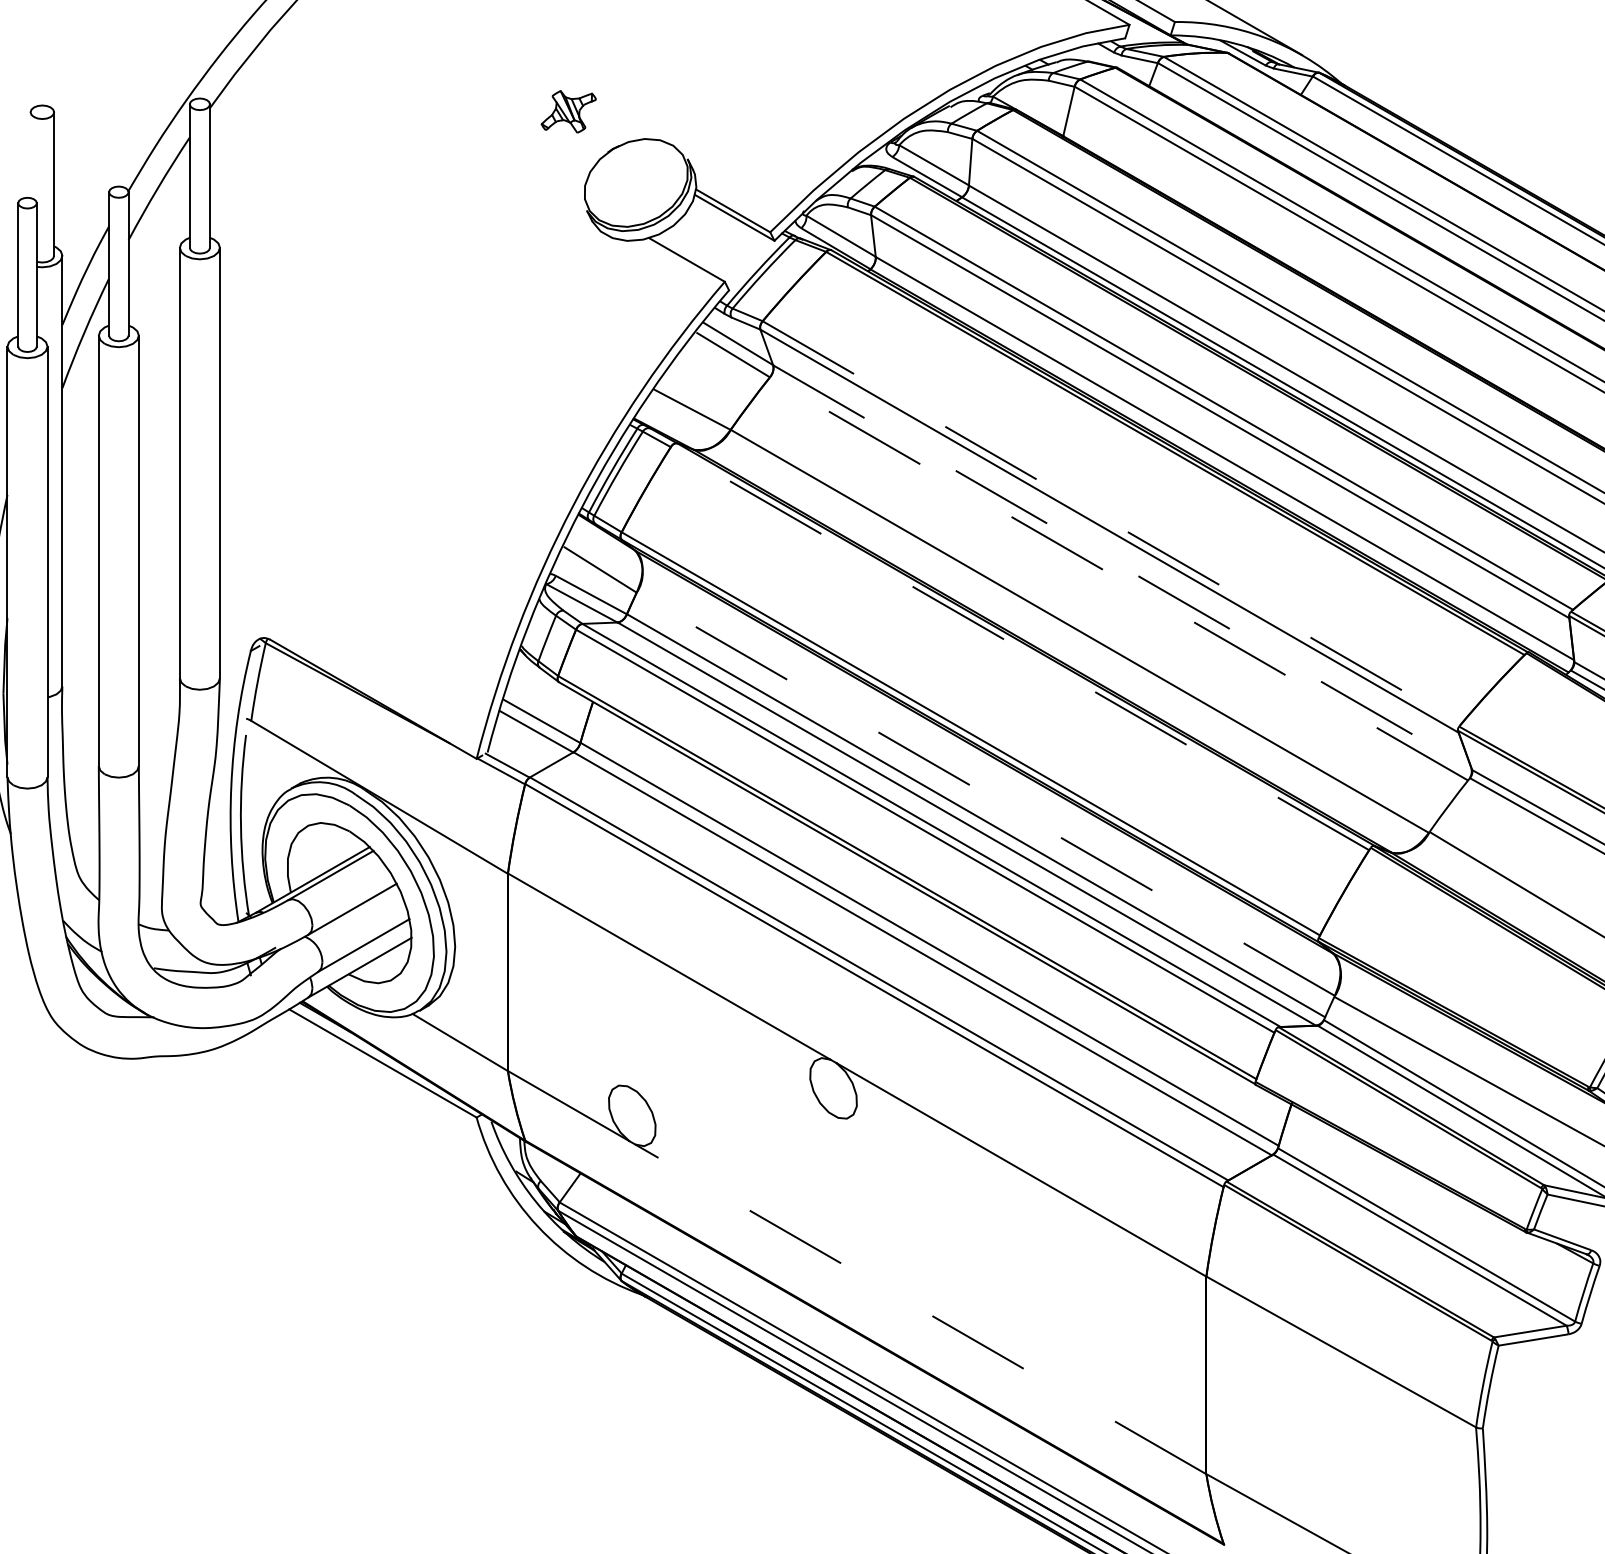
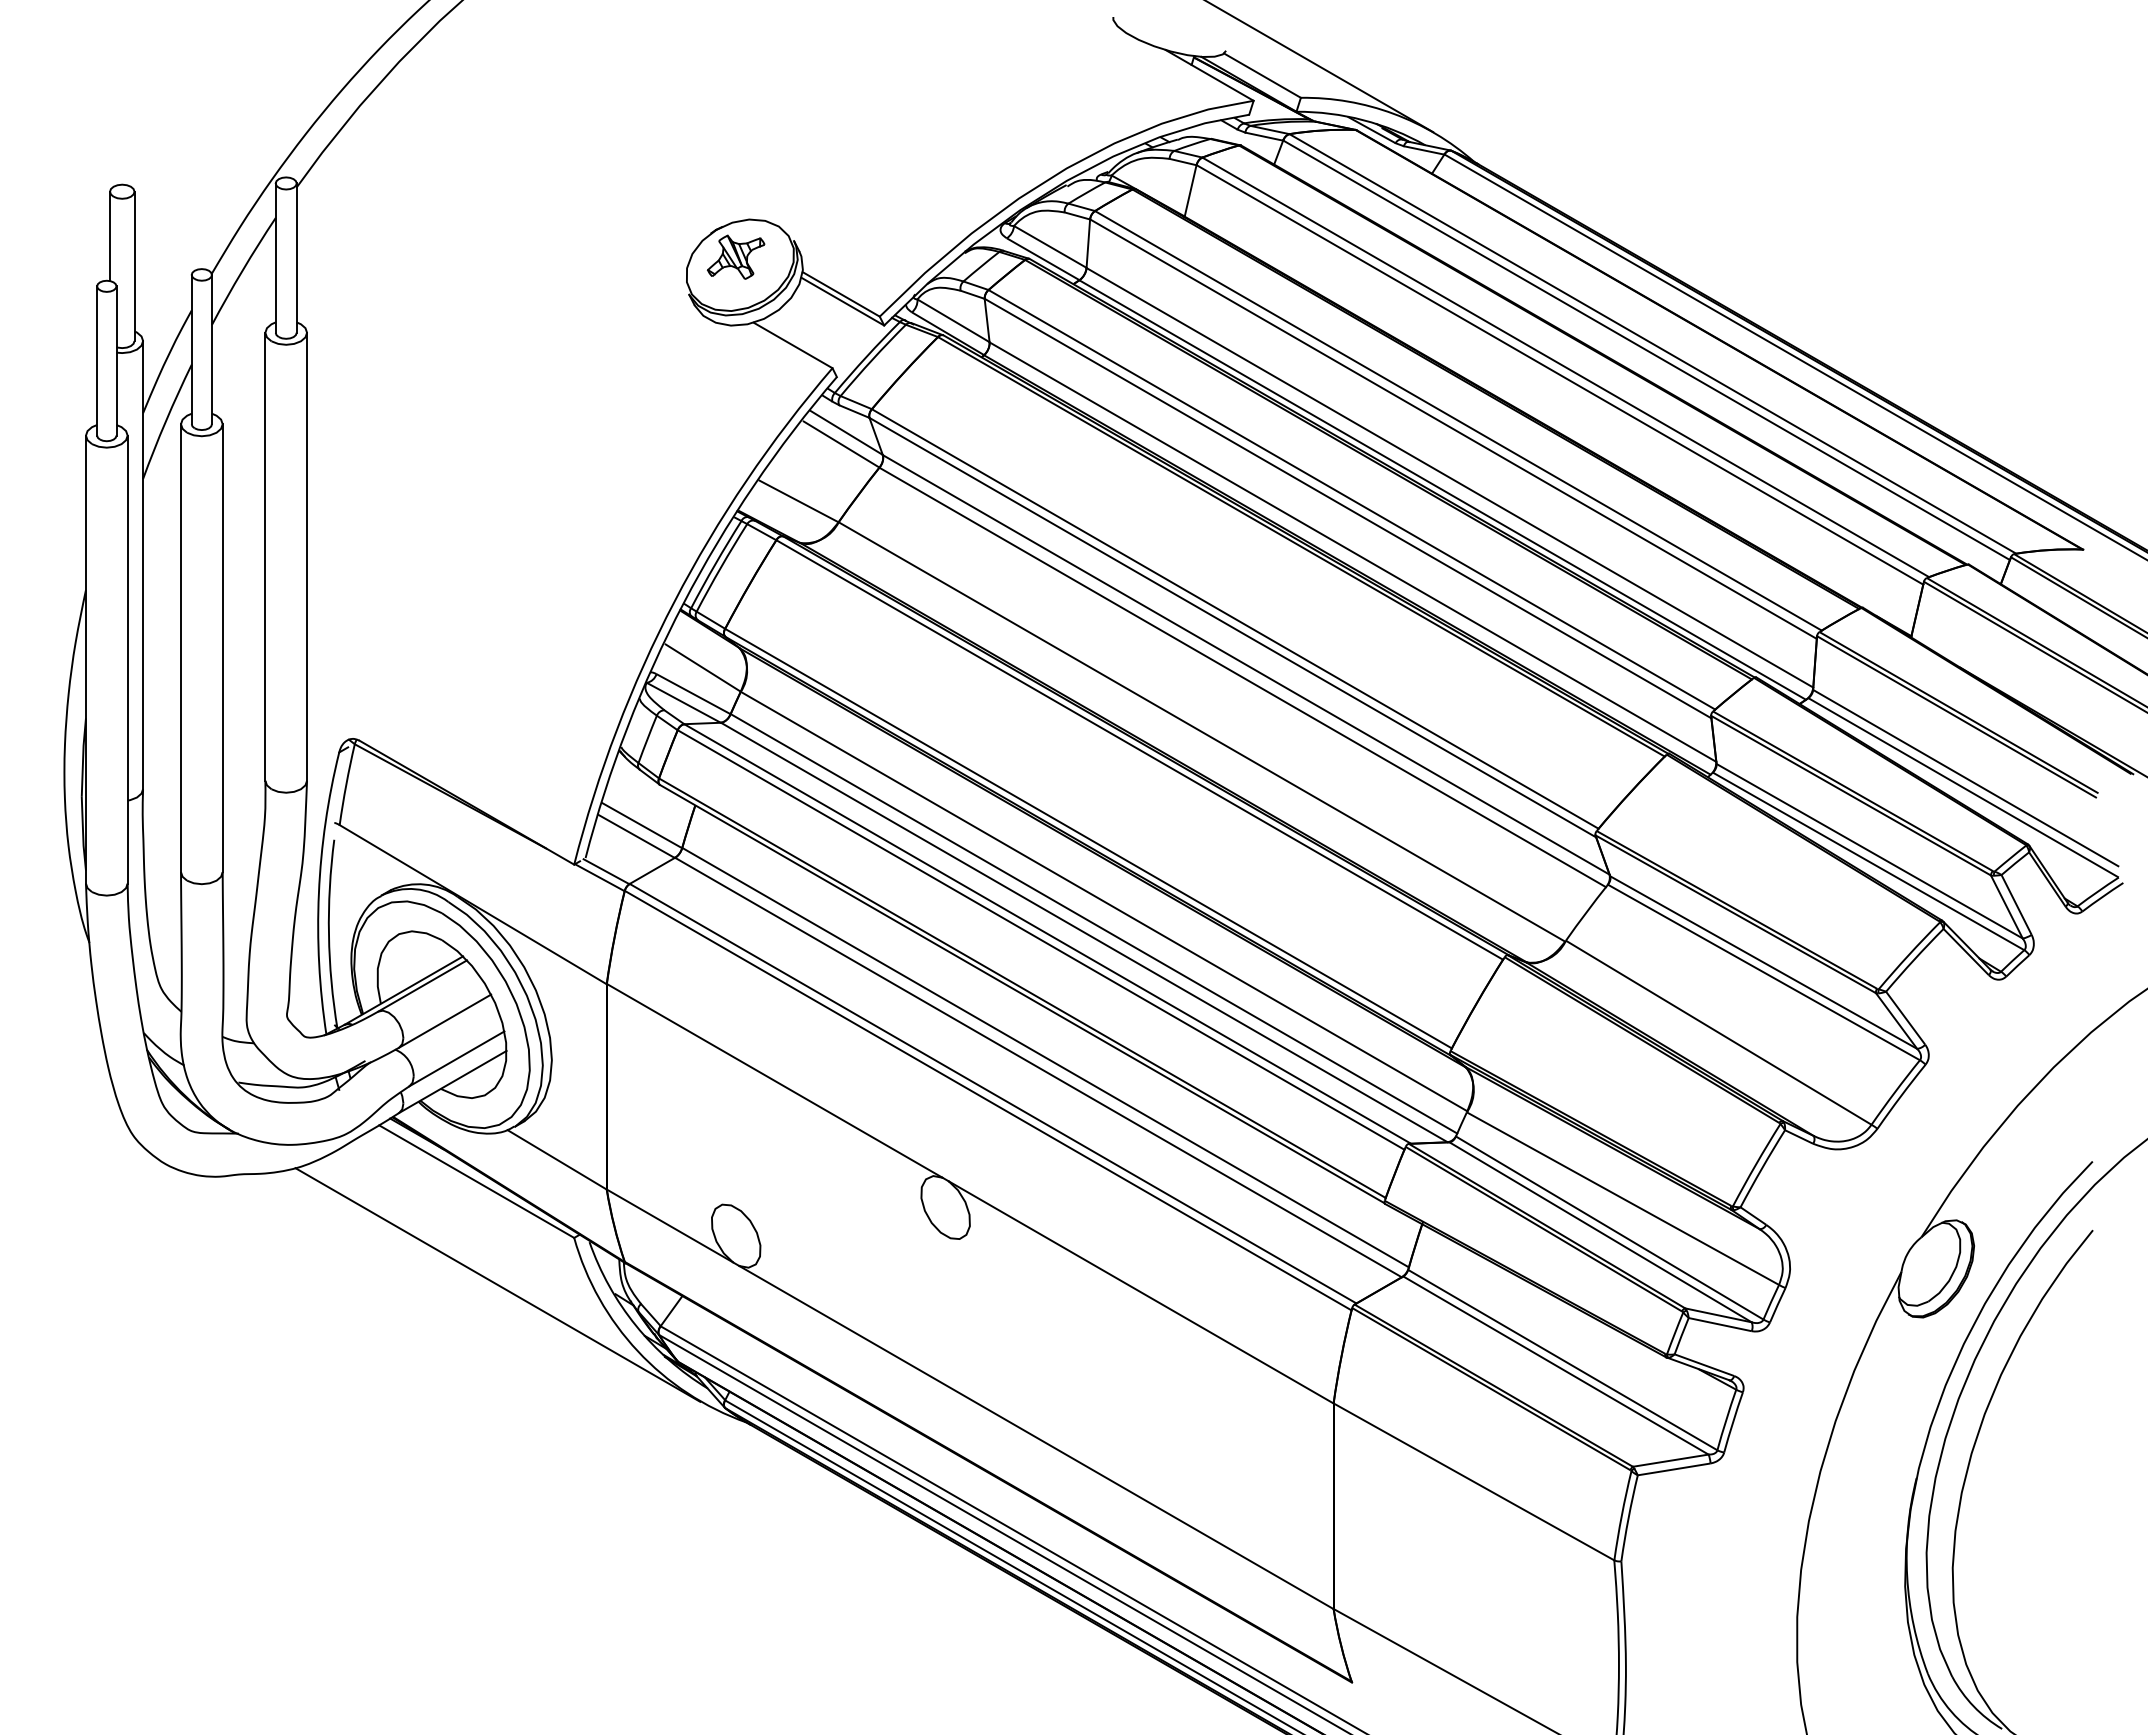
part: (569, 111) -> (736, 256), moved
line: (31, 155) -> (110, 236), added
line: (1112, 522) -> (1235, 618), dashed -> solid
line: (1122, 566) -> (1246, 664), dashed -> solid
line: (1118, 579) -> (1242, 677), dashed -> solid
line: (1019, 648) -> (1139, 749), dashed -> solid
line: (986, 794) -> (1104, 901), dashed -> solid
line: (402, 1162) -> (497, 1284), added
line: (920, 1309) -> (1036, 1437), dashed -> solid

